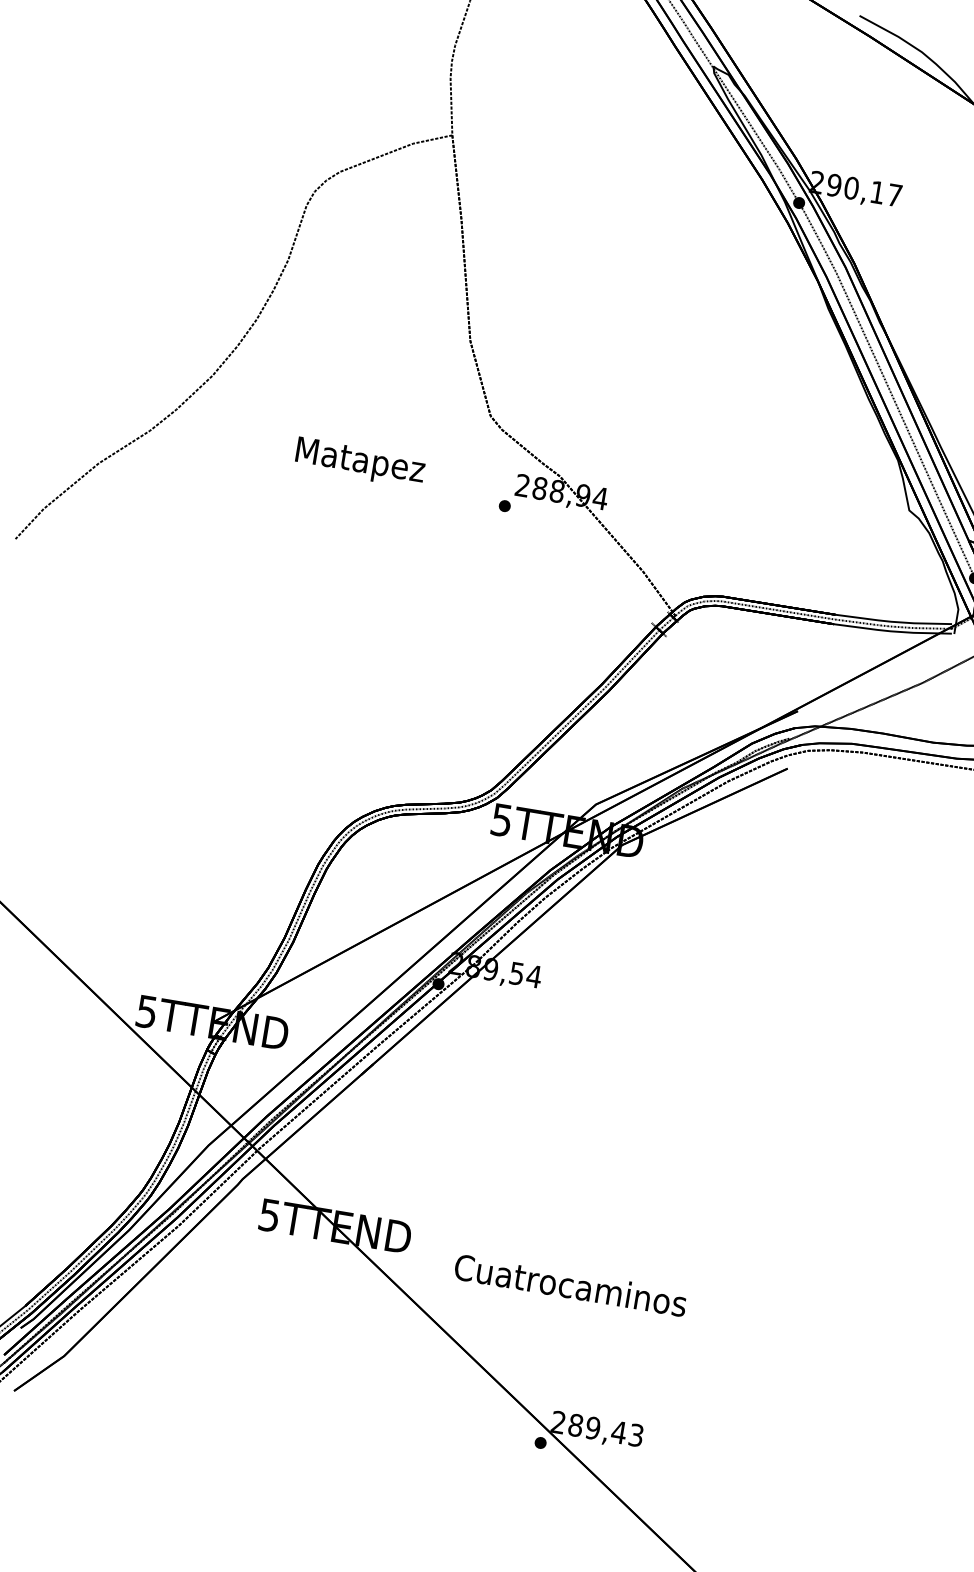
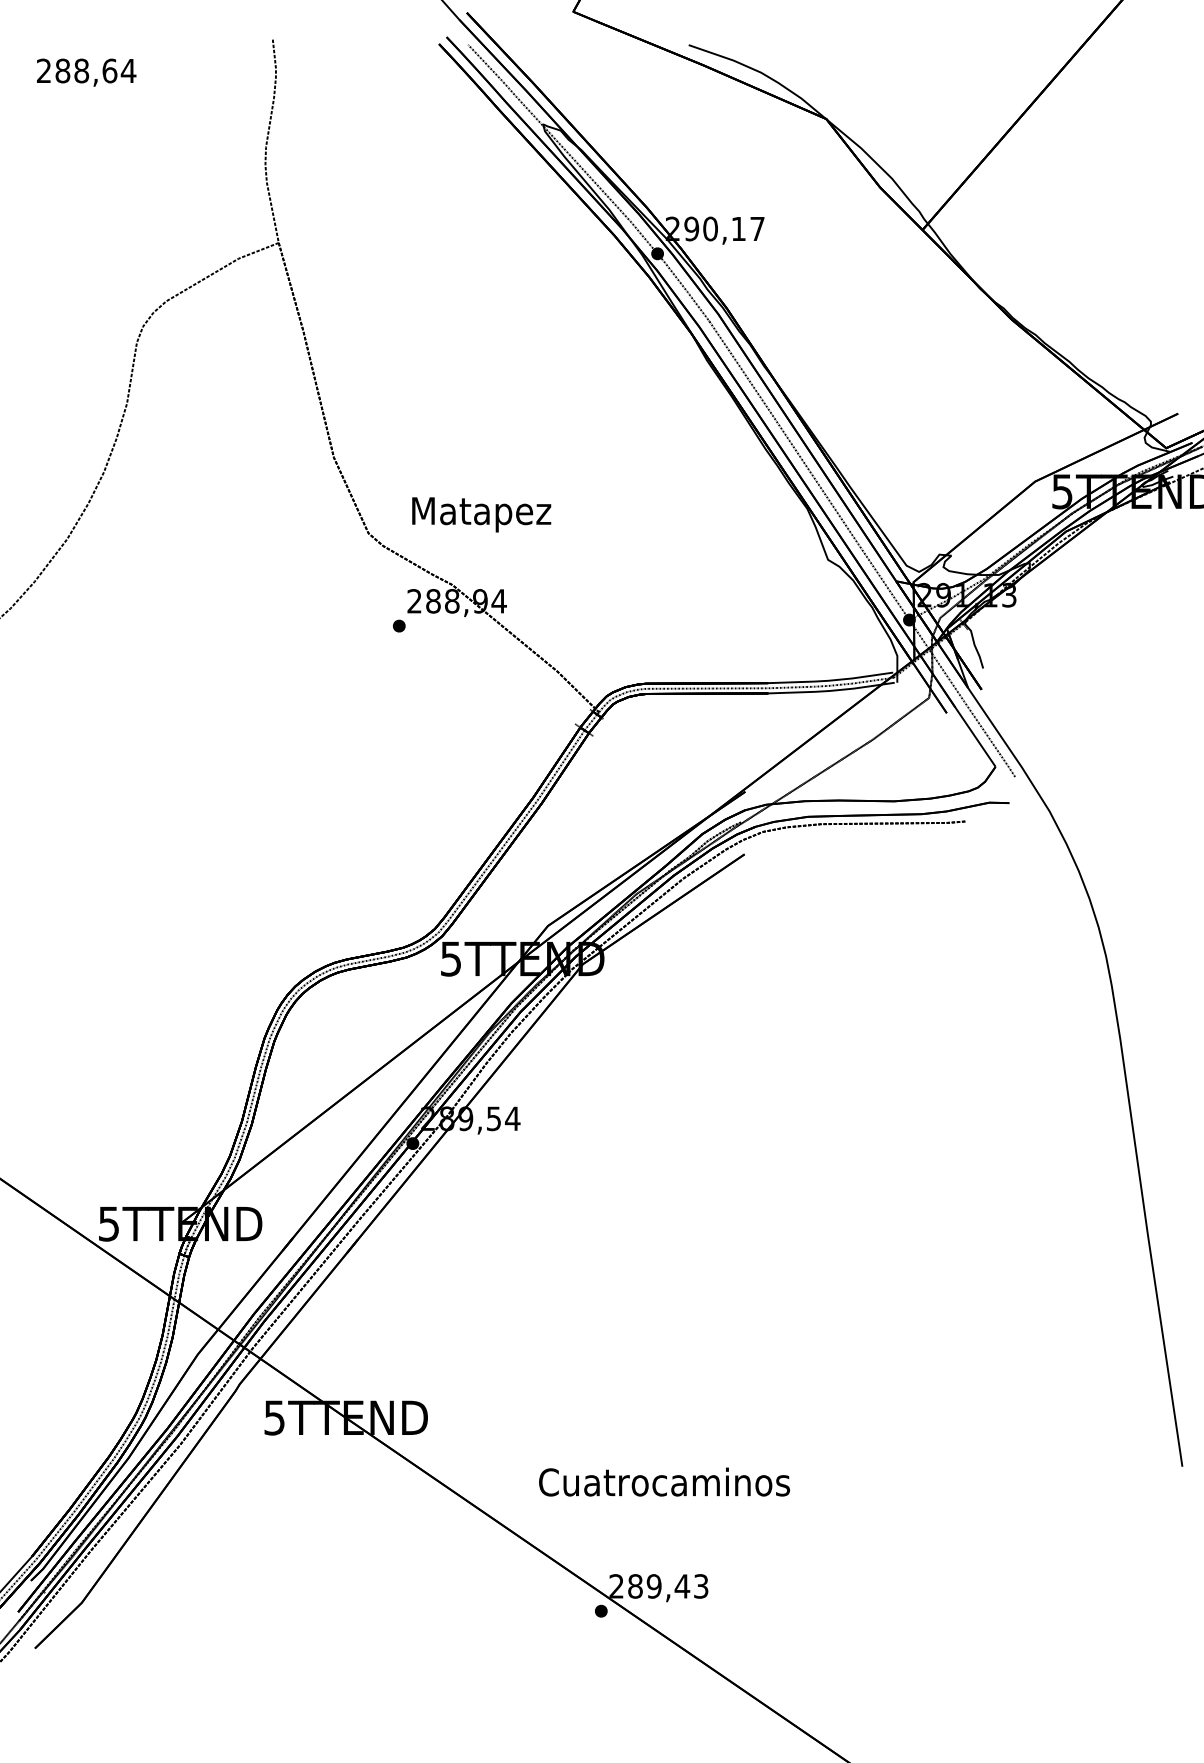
text: (360, 462) -> (481, 514), moved
text: (570, 1284) -> (664, 1481), moved

